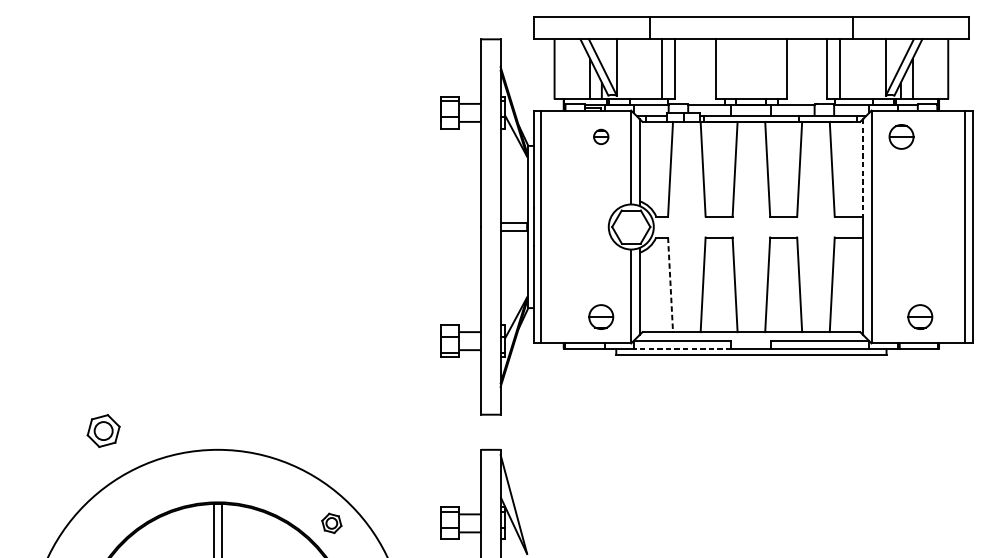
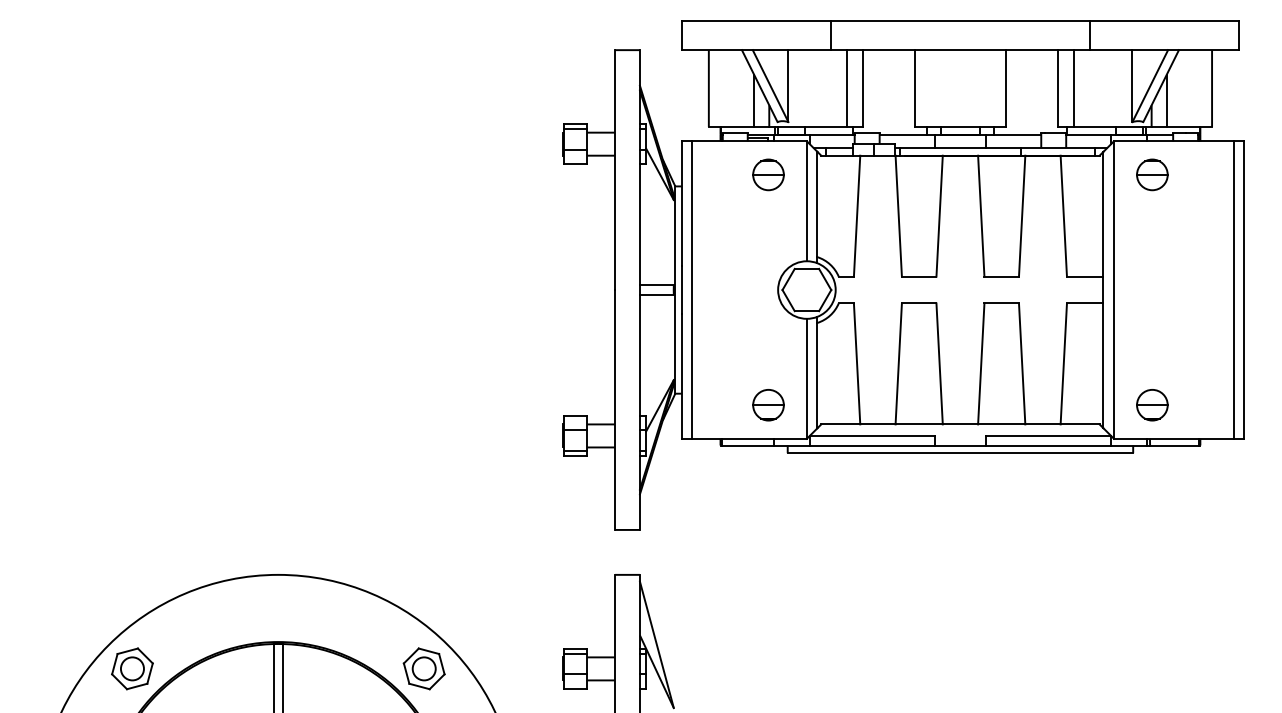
part: (601, 136) -> (768, 174), size x1.67
line: (863, 167) -> (1103, 214), dashed -> solid
line: (670, 284) -> (857, 363), dashed -> solid
part: (920, 317) -> (1152, 405), moved
line: (682, 348) -> (872, 445), dashed -> solid
part: (103, 430) -> (132, 668), moved
part: (331, 523) -> (423, 668), size x1.67

